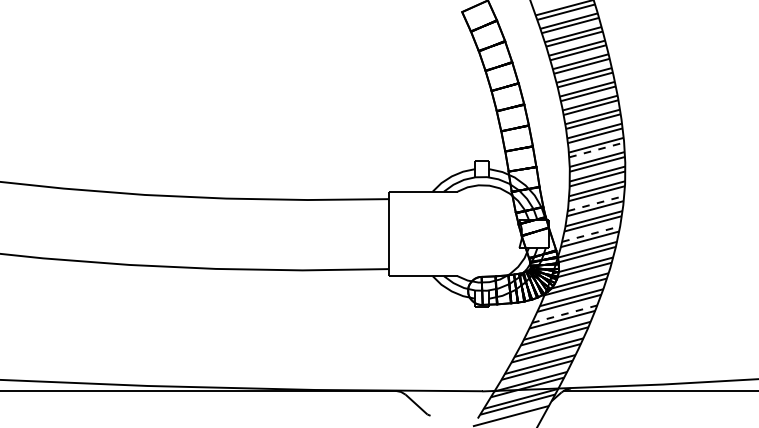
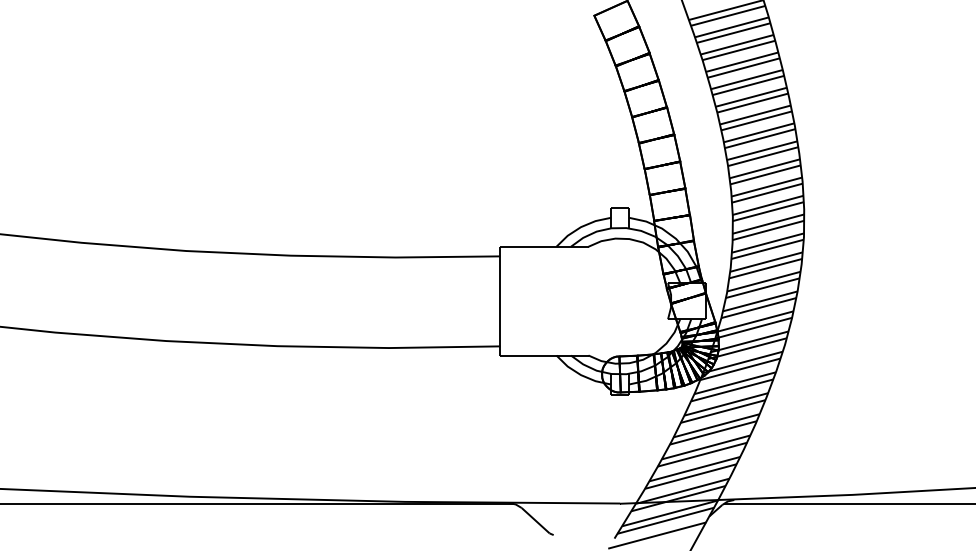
line: (596, 150) -> (767, 193), dashed -> solid
line: (595, 203) -> (766, 262), dashed -> solid
line: (591, 234) -> (760, 301), dashed -> solid
line: (564, 314) -> (726, 404), dashed -> solid

